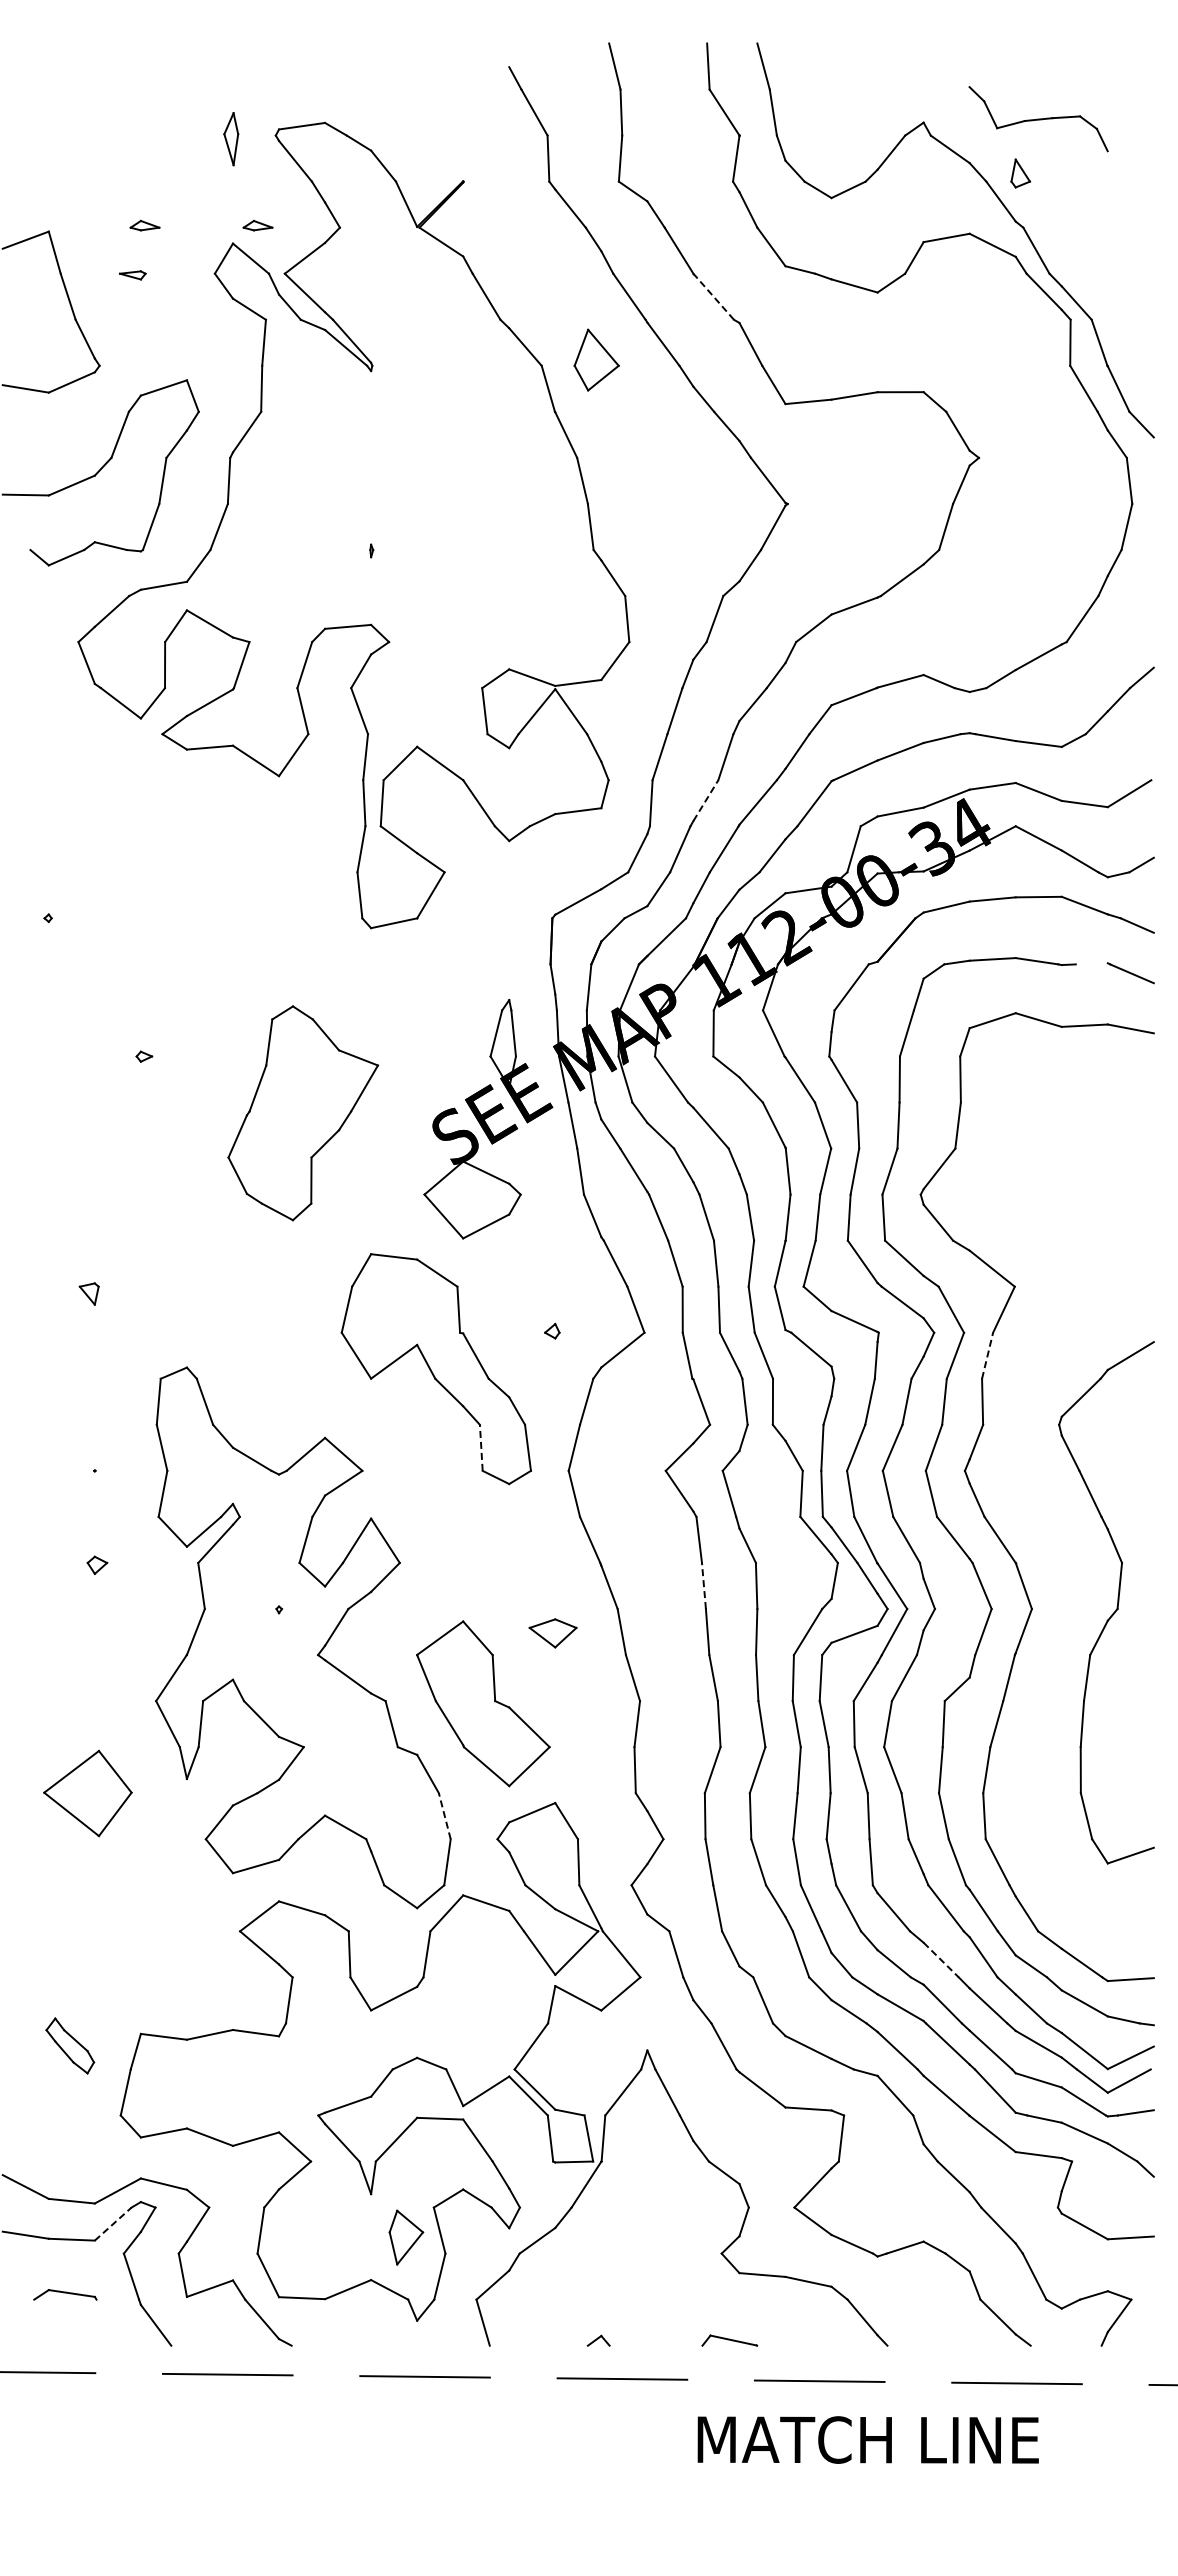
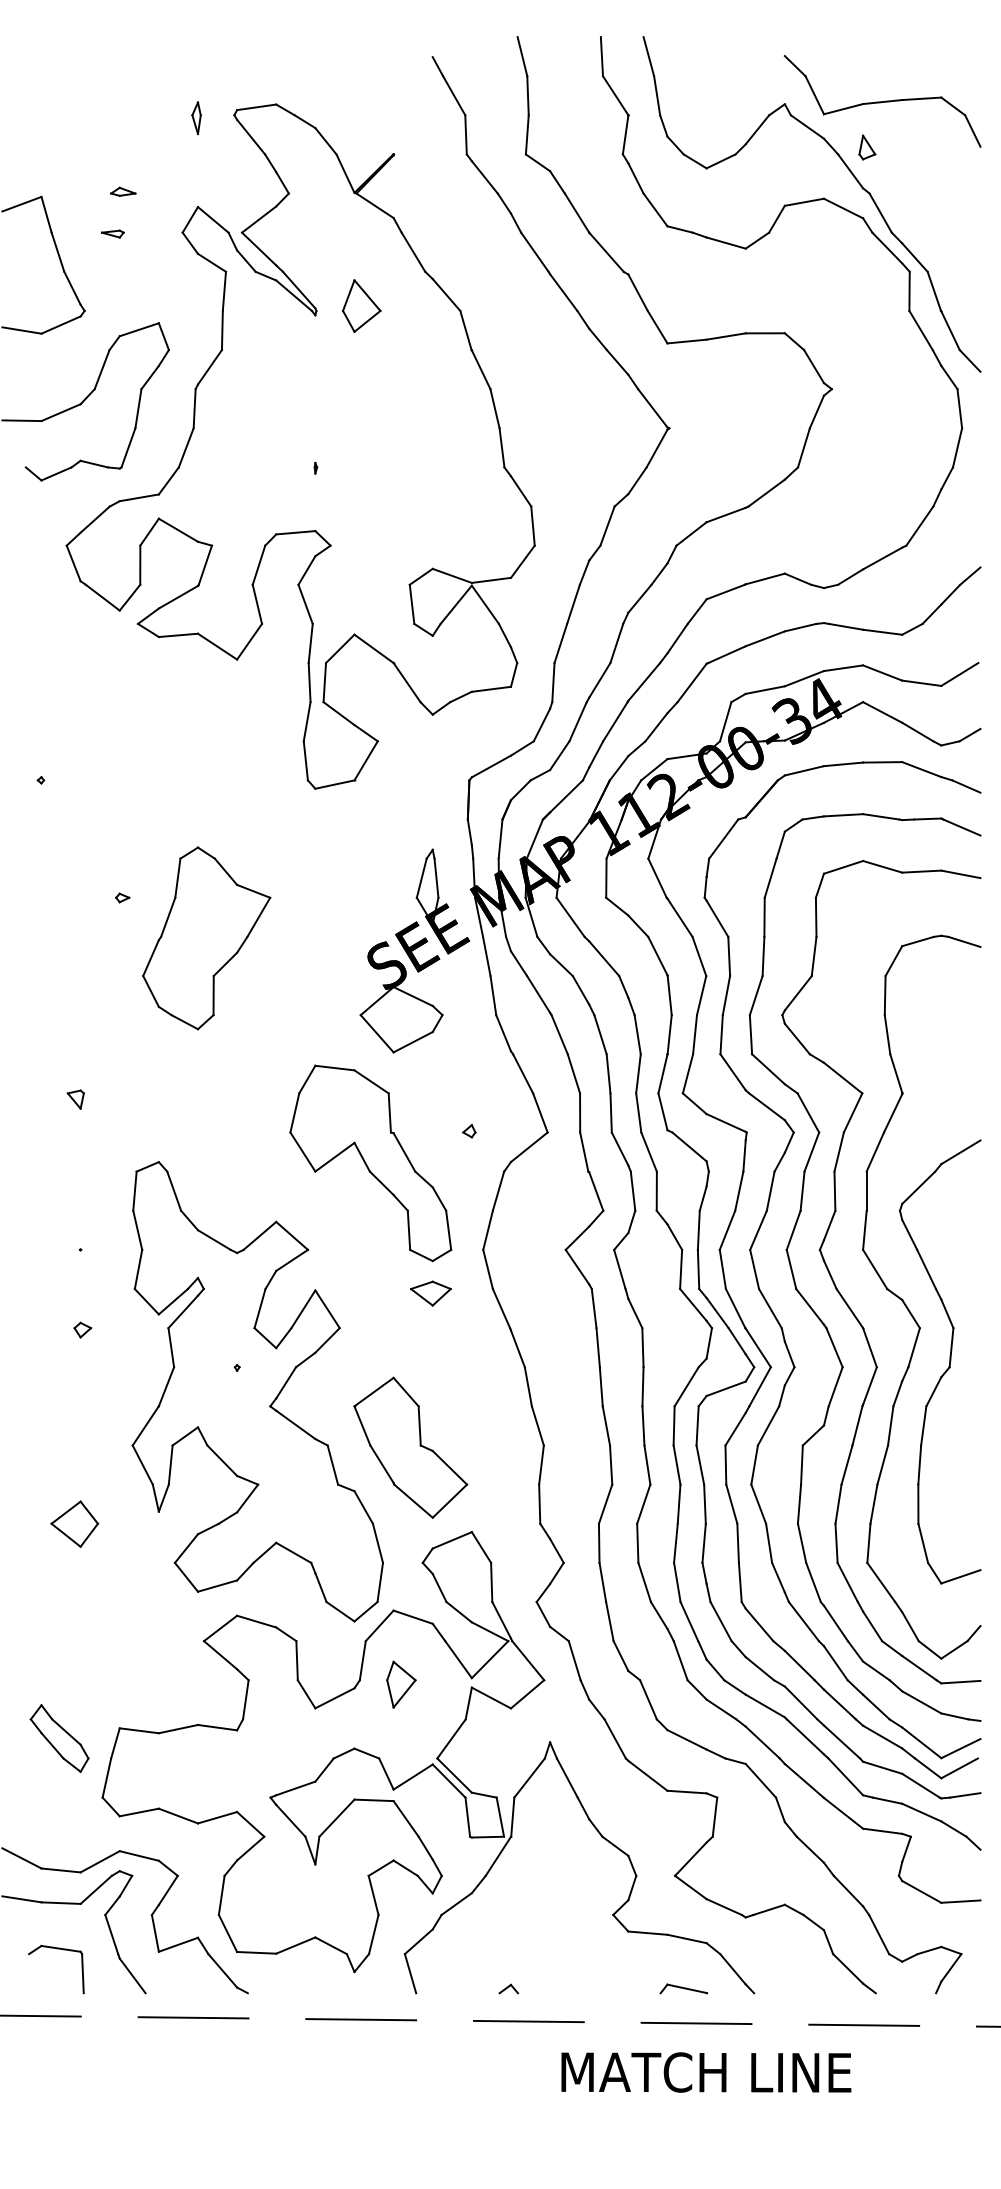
part: (1038, 118) -> (882, 100), size x1.67
part: (231, 138) -> (196, 117), size x0.71
part: (257, 225) -> (218, 191), removed
line: (713, 296) -> (606, 252), dashed -> solid
part: (596, 359) -> (361, 305), moved
line: (705, 800) -> (599, 680), dashed -> solid
line: (1091, 963) -> (927, 818), added
part: (303, 1113) -> (206, 938), moved
line: (987, 1355) -> (839, 1151), dashed -> solid
line: (481, 1447) -> (409, 1230), dashed -> solid
part: (1067, 1536) -> (907, 1305), added
line: (703, 1585) -> (597, 1347), dashed -> solid
part: (552, 1633) -> (430, 1293), moved
part: (87, 1793) -> (74, 1524), size x0.62
line: (444, 1816) -> (377, 1543), dashed -> solid
line: (941, 1960) -> (800, 1665), dashed -> solid
part: (70, 2045) -> (59, 1738), size x1.43
line: (113, 2224) -> (96, 1890), dashed -> solid
part: (406, 2237) -> (401, 1684), moved
line: (97, 2322) -> (82, 1973), added
part: (729, 2340) -> (683, 1988), moved
text: (867, 2439) -> (705, 2072), moved

